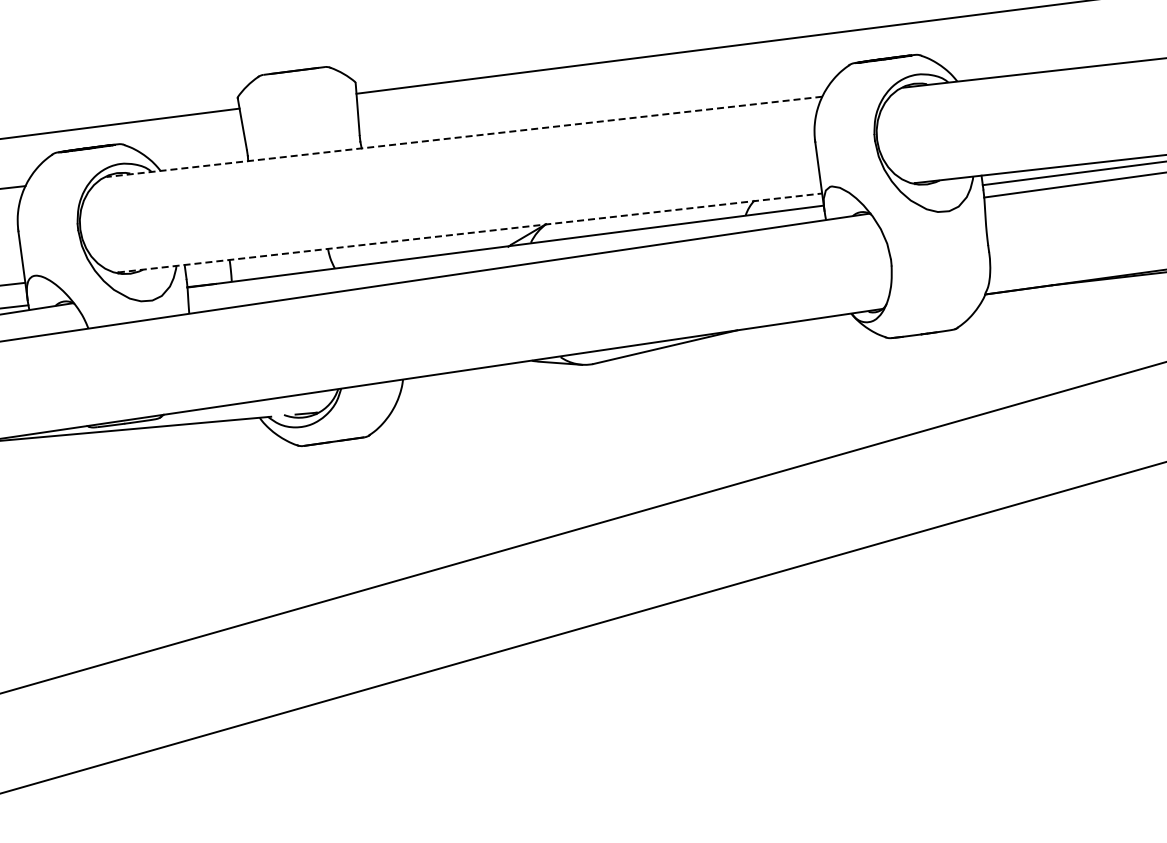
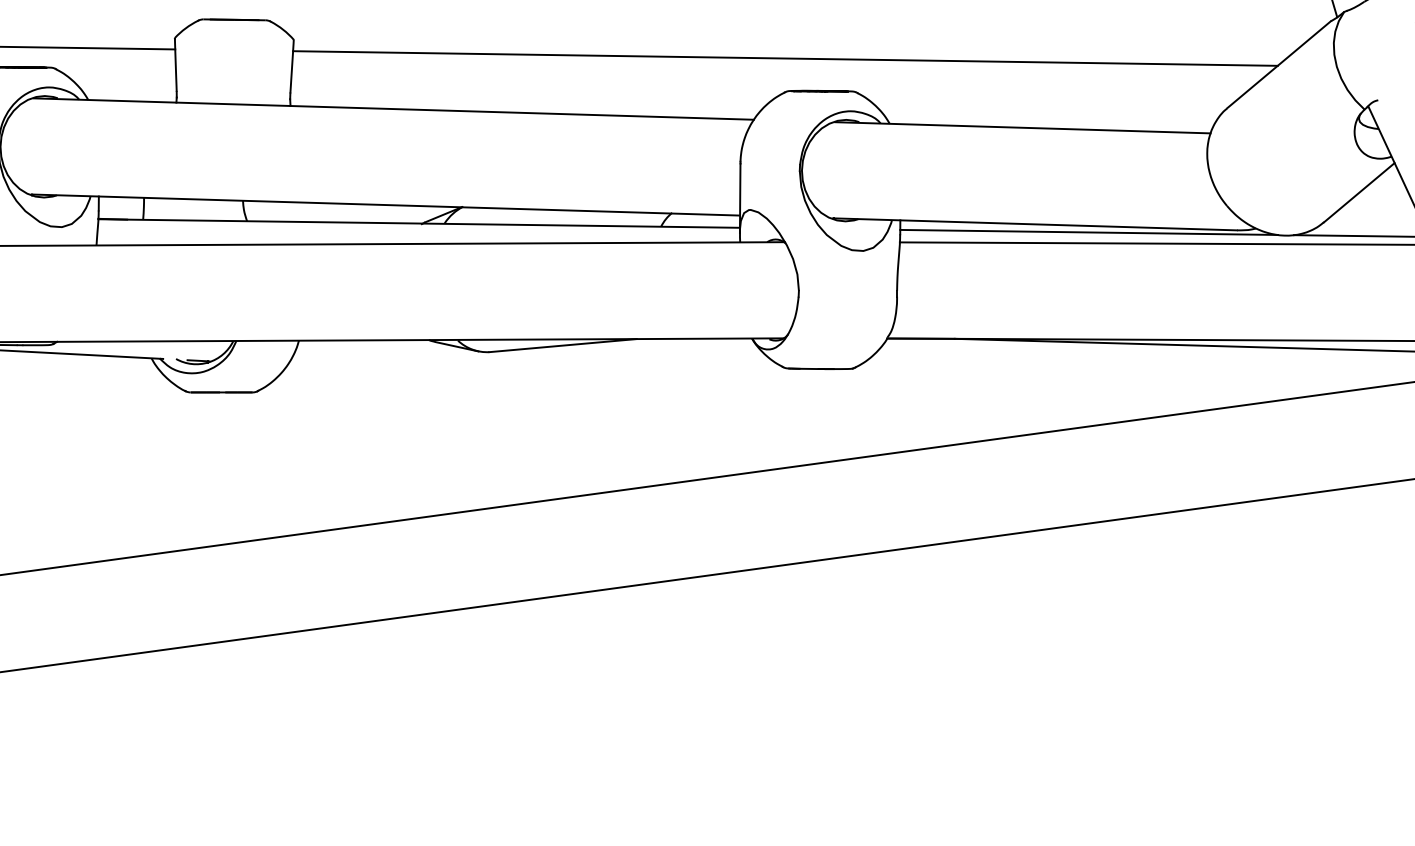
line: (464, 137) -> (393, 109), dashed -> solid
line: (470, 233) -> (386, 205), dashed -> solid

